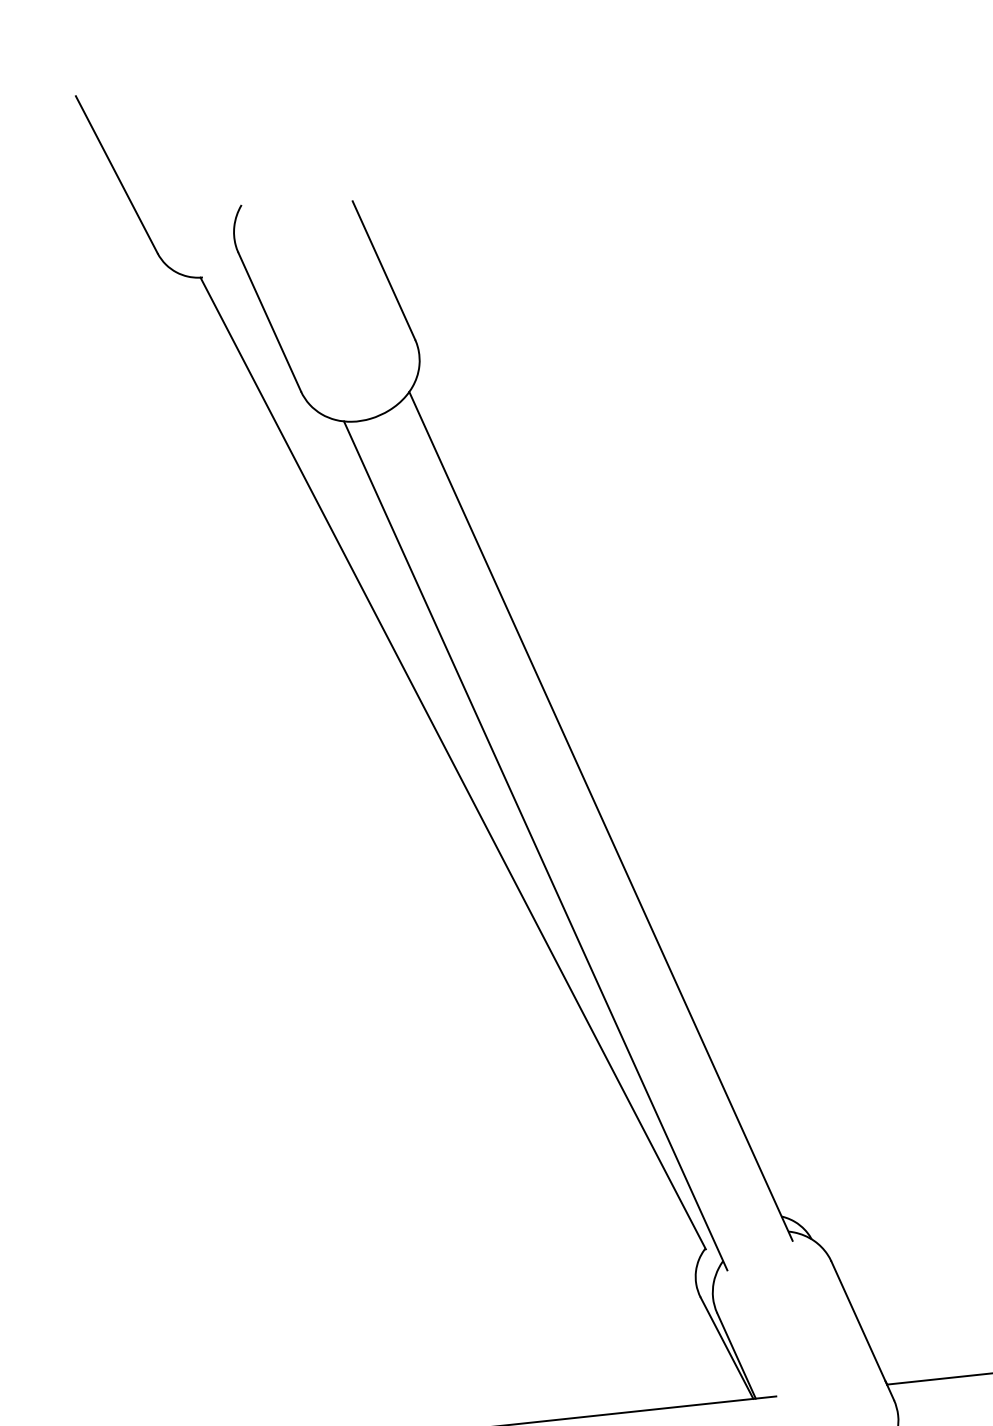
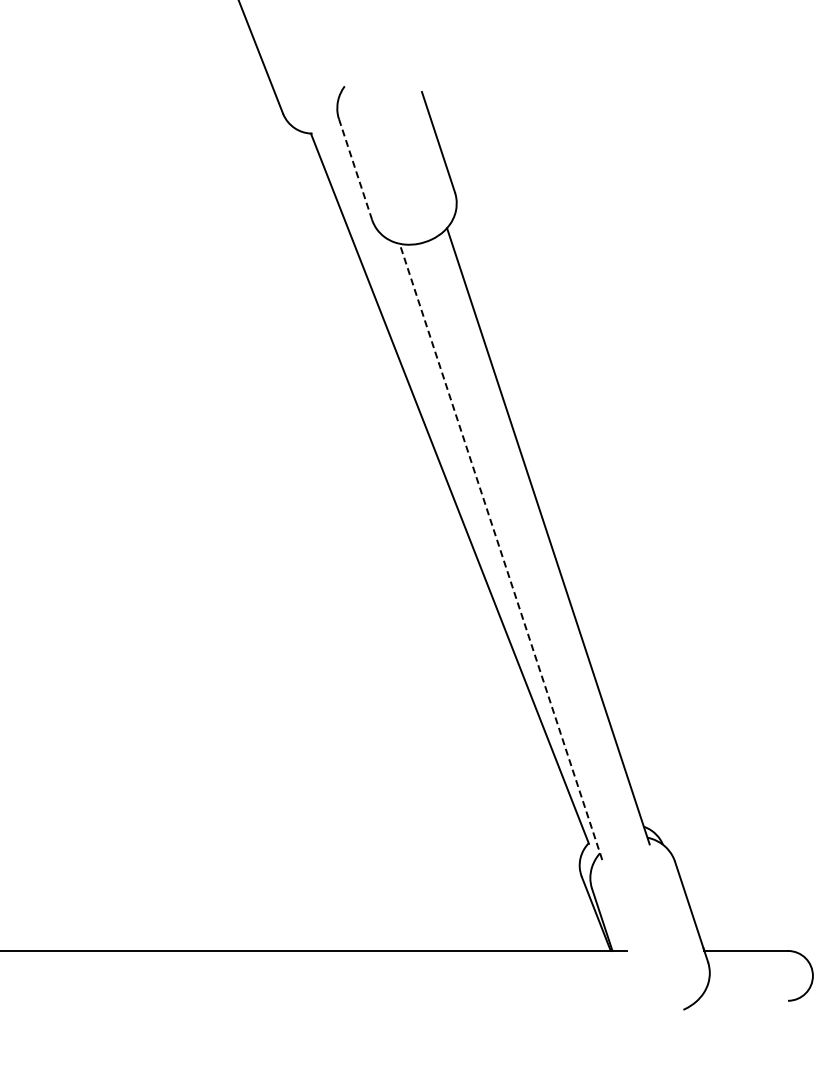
line: (269, 322) -> (355, 169), solid -> dashed
line: (534, 845) -> (500, 551), solid -> dashed

